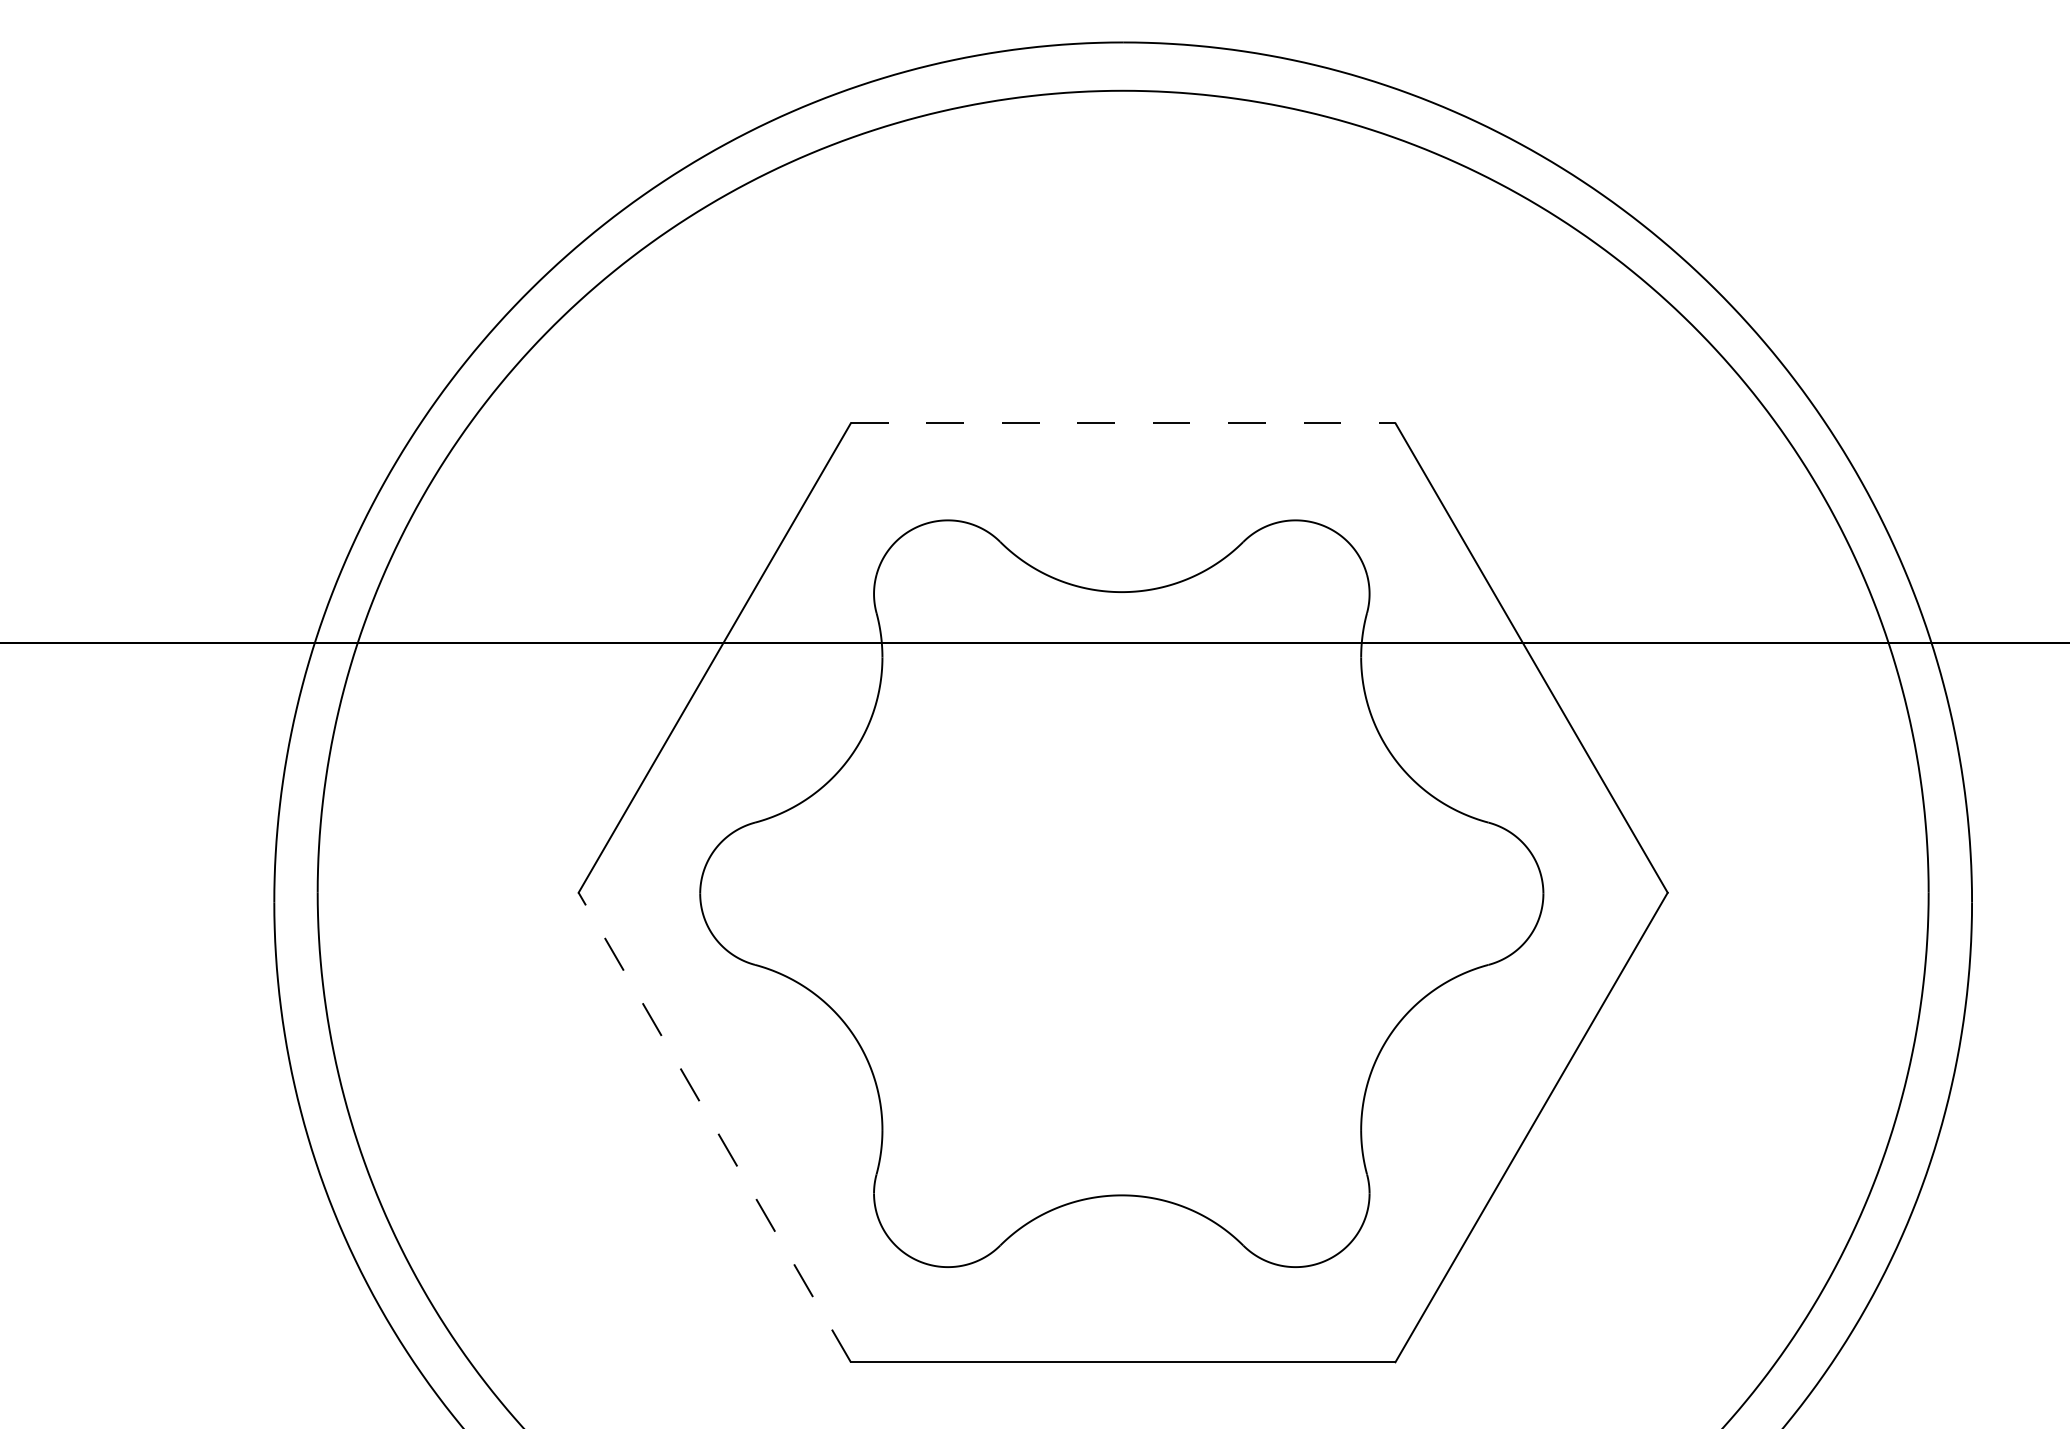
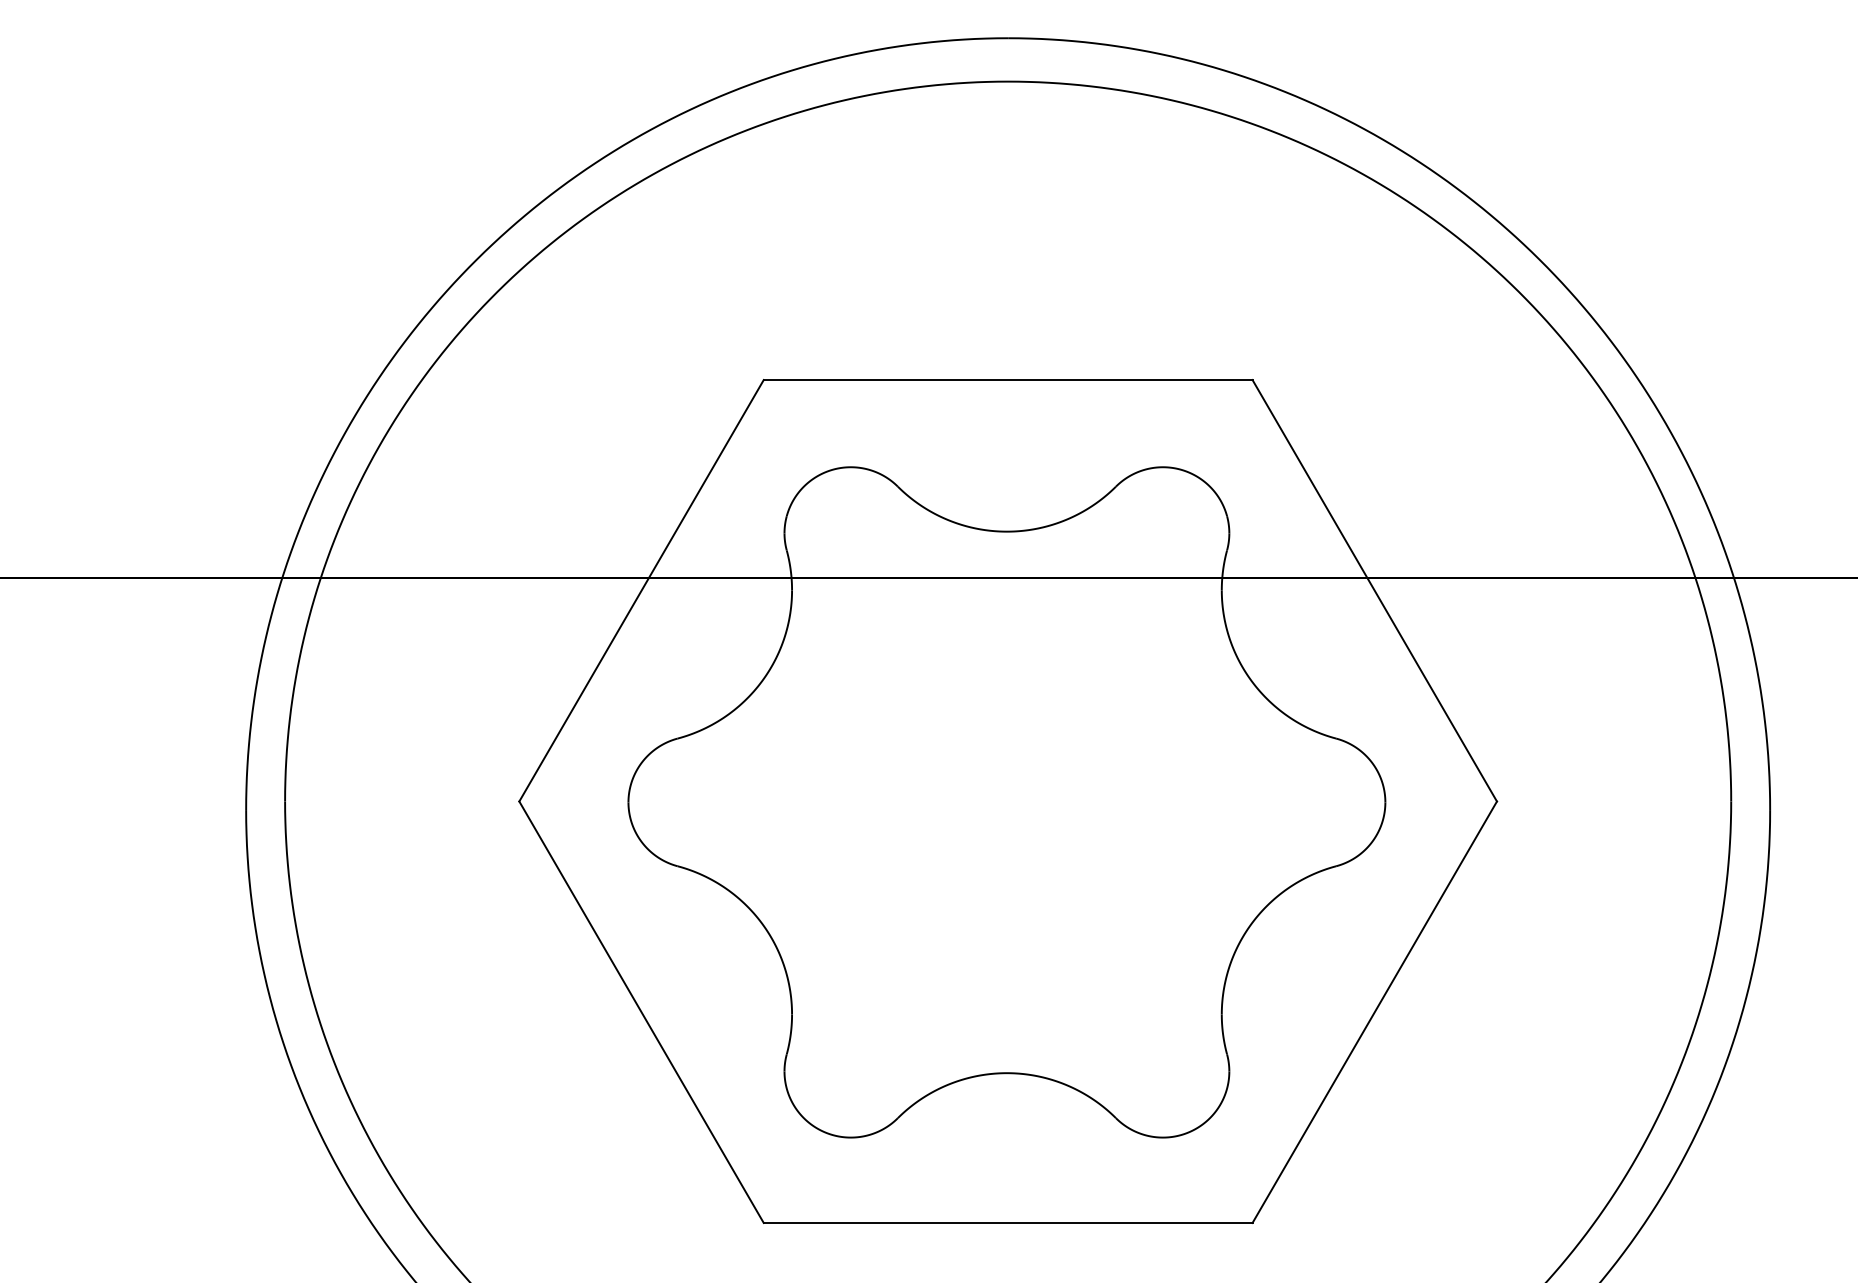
line: (1123, 423) -> (1008, 380), dashed -> solid
line: (714, 1127) -> (641, 1012), dashed -> solid

